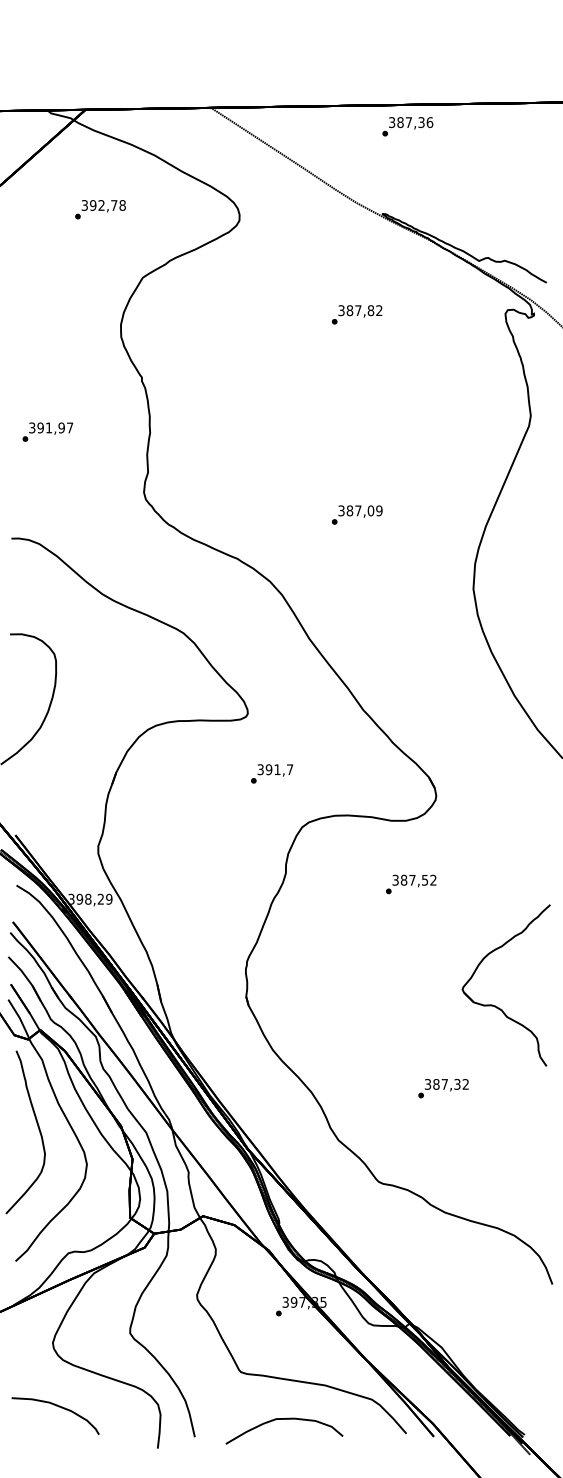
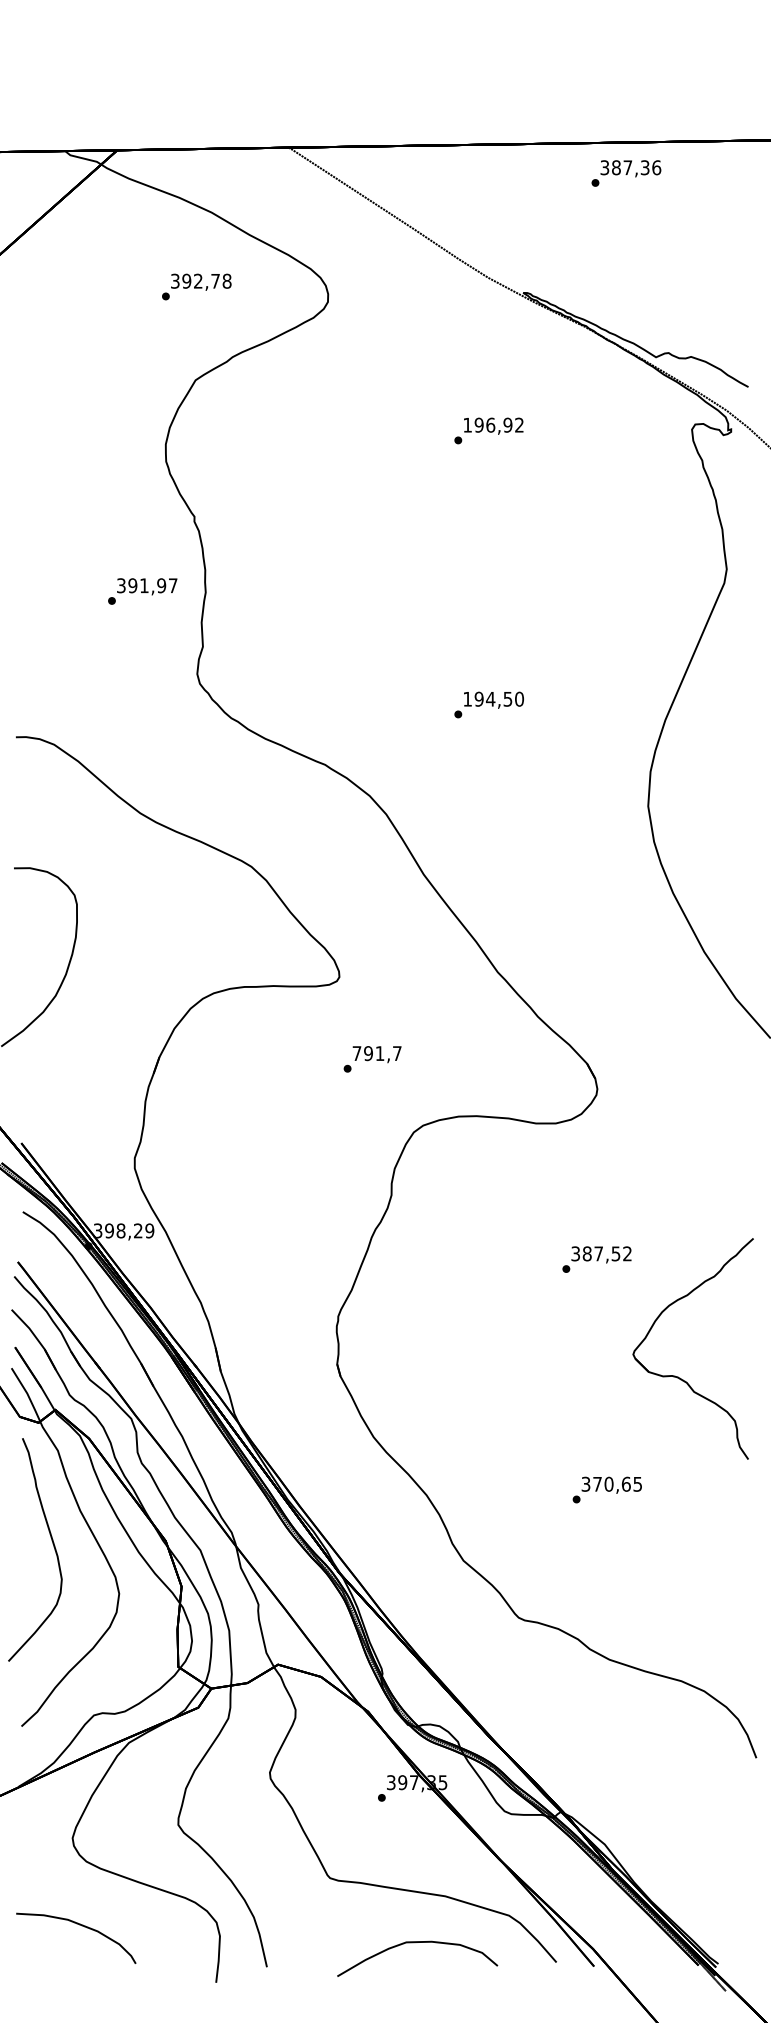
text: (407, 126) -> (626, 173), moved
text: (100, 209) -> (196, 286), moved
text: (356, 310) -> (487, 424), 387,82 -> 196,92
text: (47, 432) -> (142, 591), moved
text: (360, 510) -> (493, 698), 387,09 -> 194,50
text: (260, 769) -> (356, 1053), 391,7 -> 791,7
text: (410, 884) -> (596, 1259), moved
text: (450, 1083) -> (617, 1483), 387,32 -> 370,65
curve: (282, 1419) -> (415, 1943), moved

